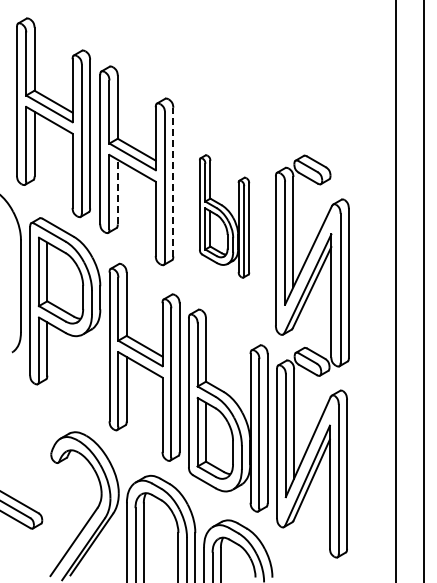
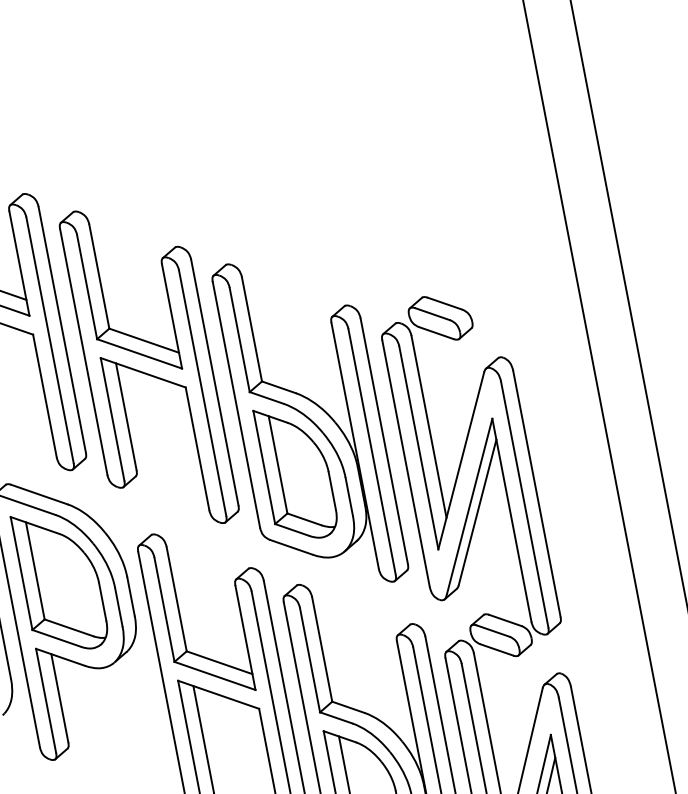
line: (173, 181) -> (214, 381), dashed -> solid
line: (117, 191) -> (125, 415), dashed -> solid
part: (224, 216) -> (310, 423), size x1.67

